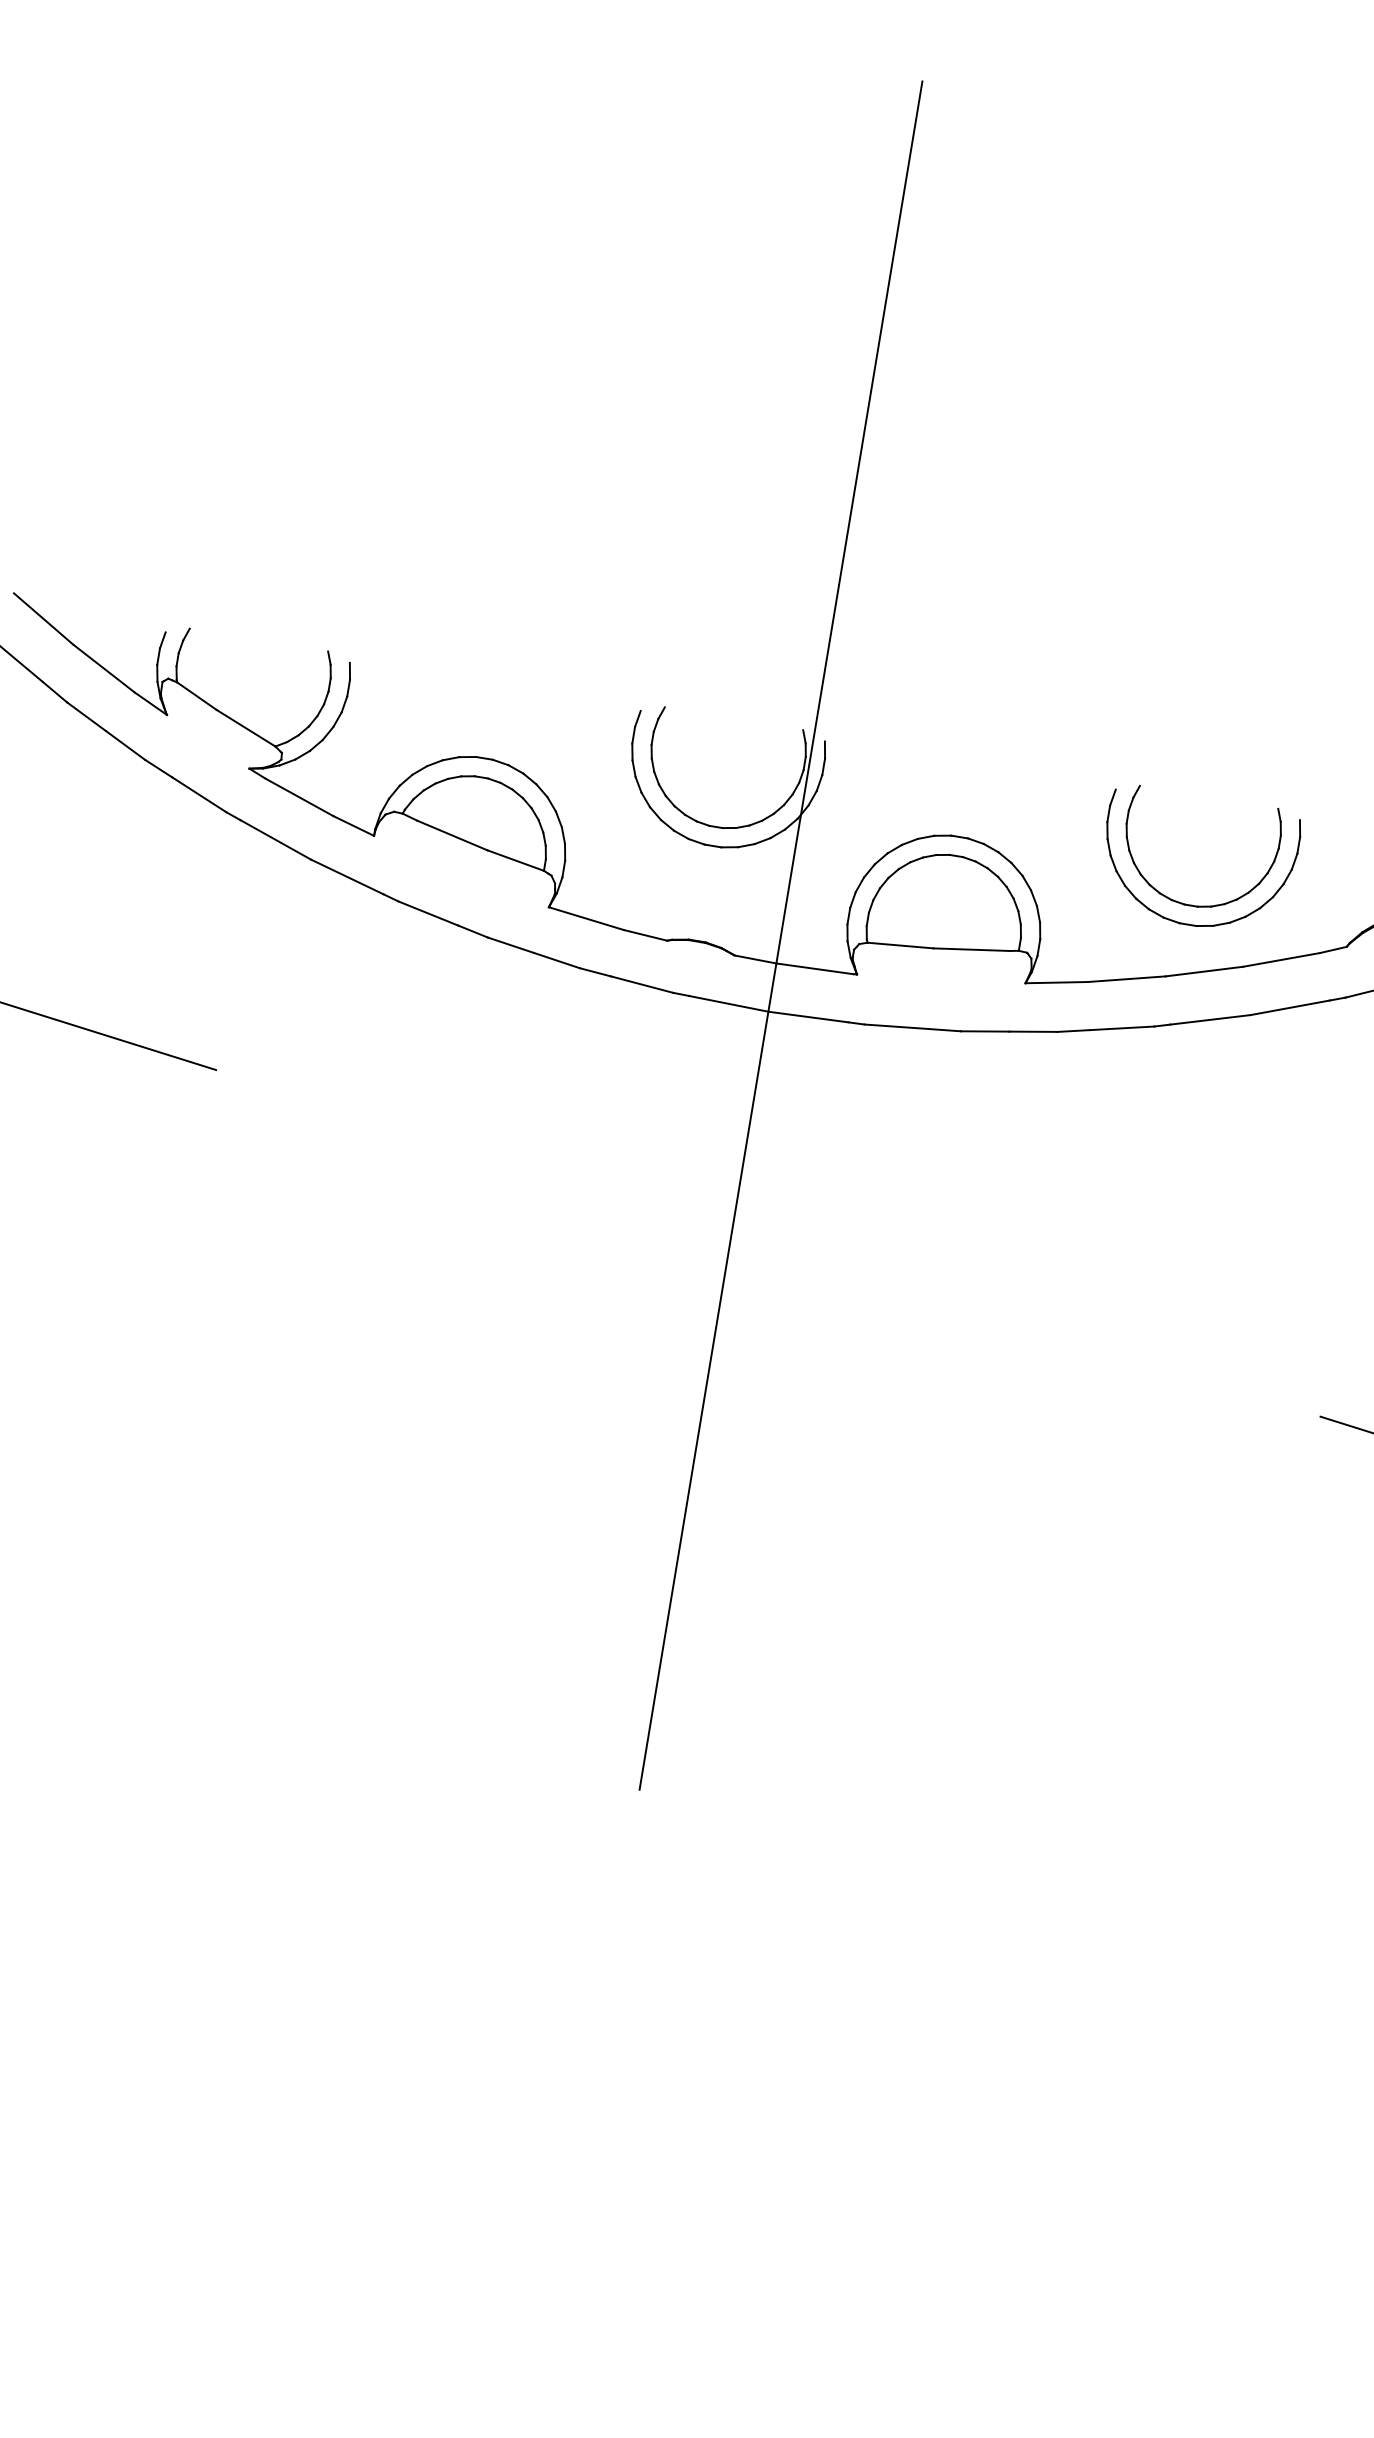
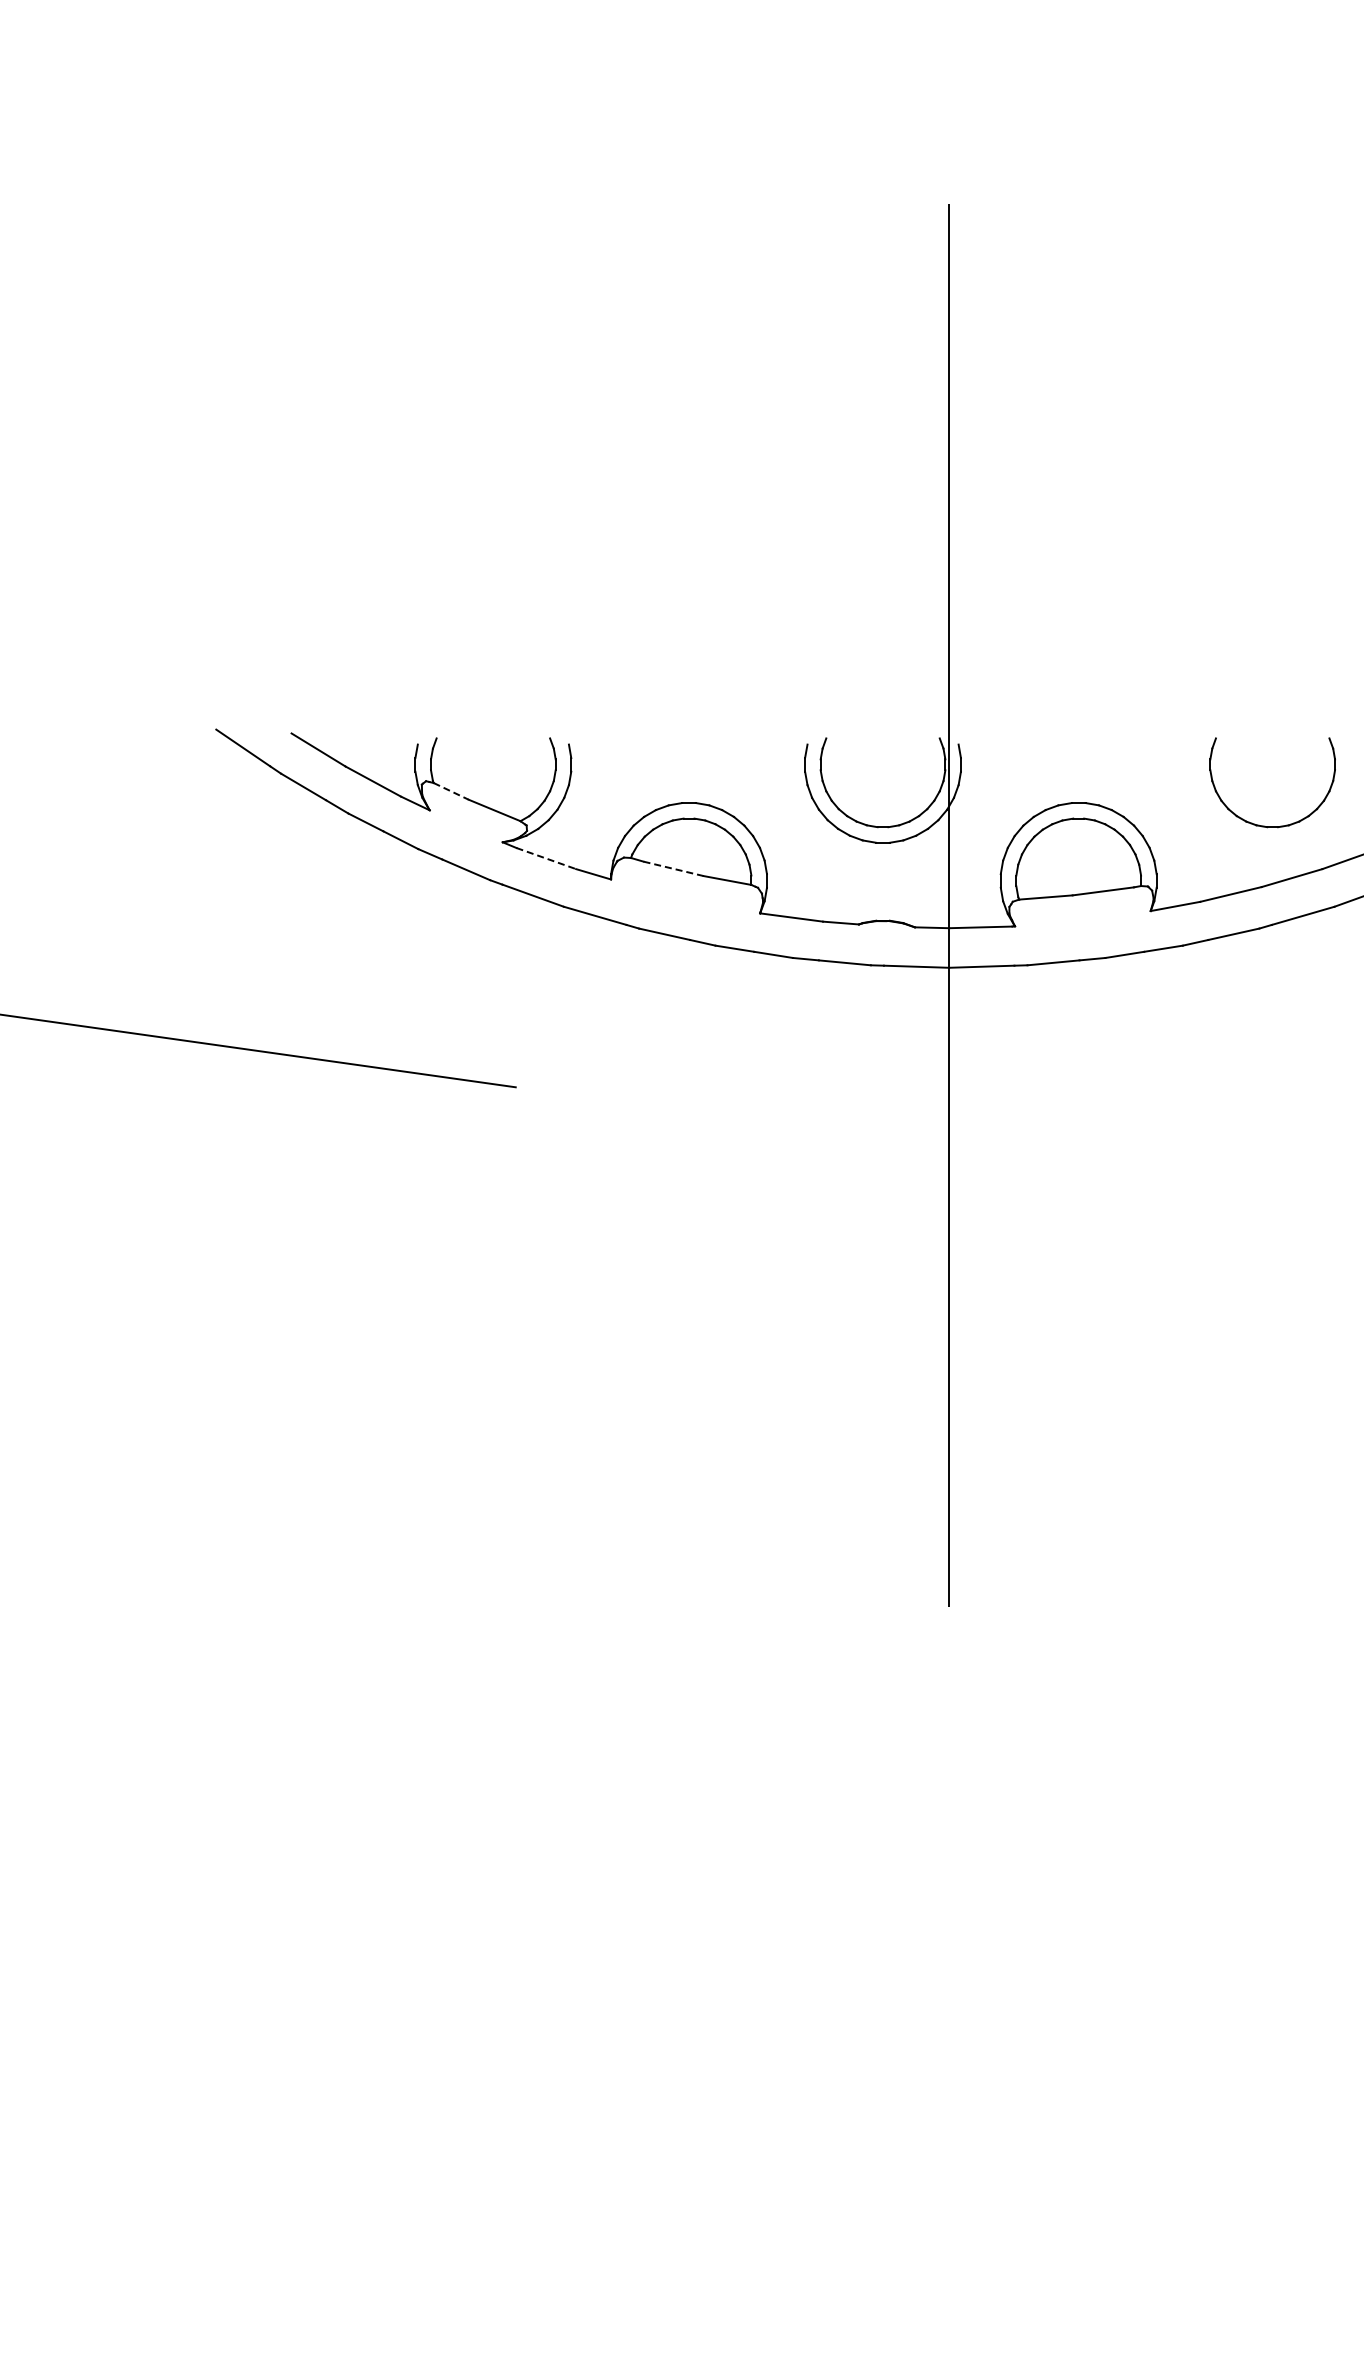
line: (197, 696) -> (451, 791), solid -> dashed
line: (299, 797) -> (546, 858), solid -> dashed
line: (452, 835) -> (673, 868), solid -> dashed
part: (1173, 919) -> (1260, 840), removed

